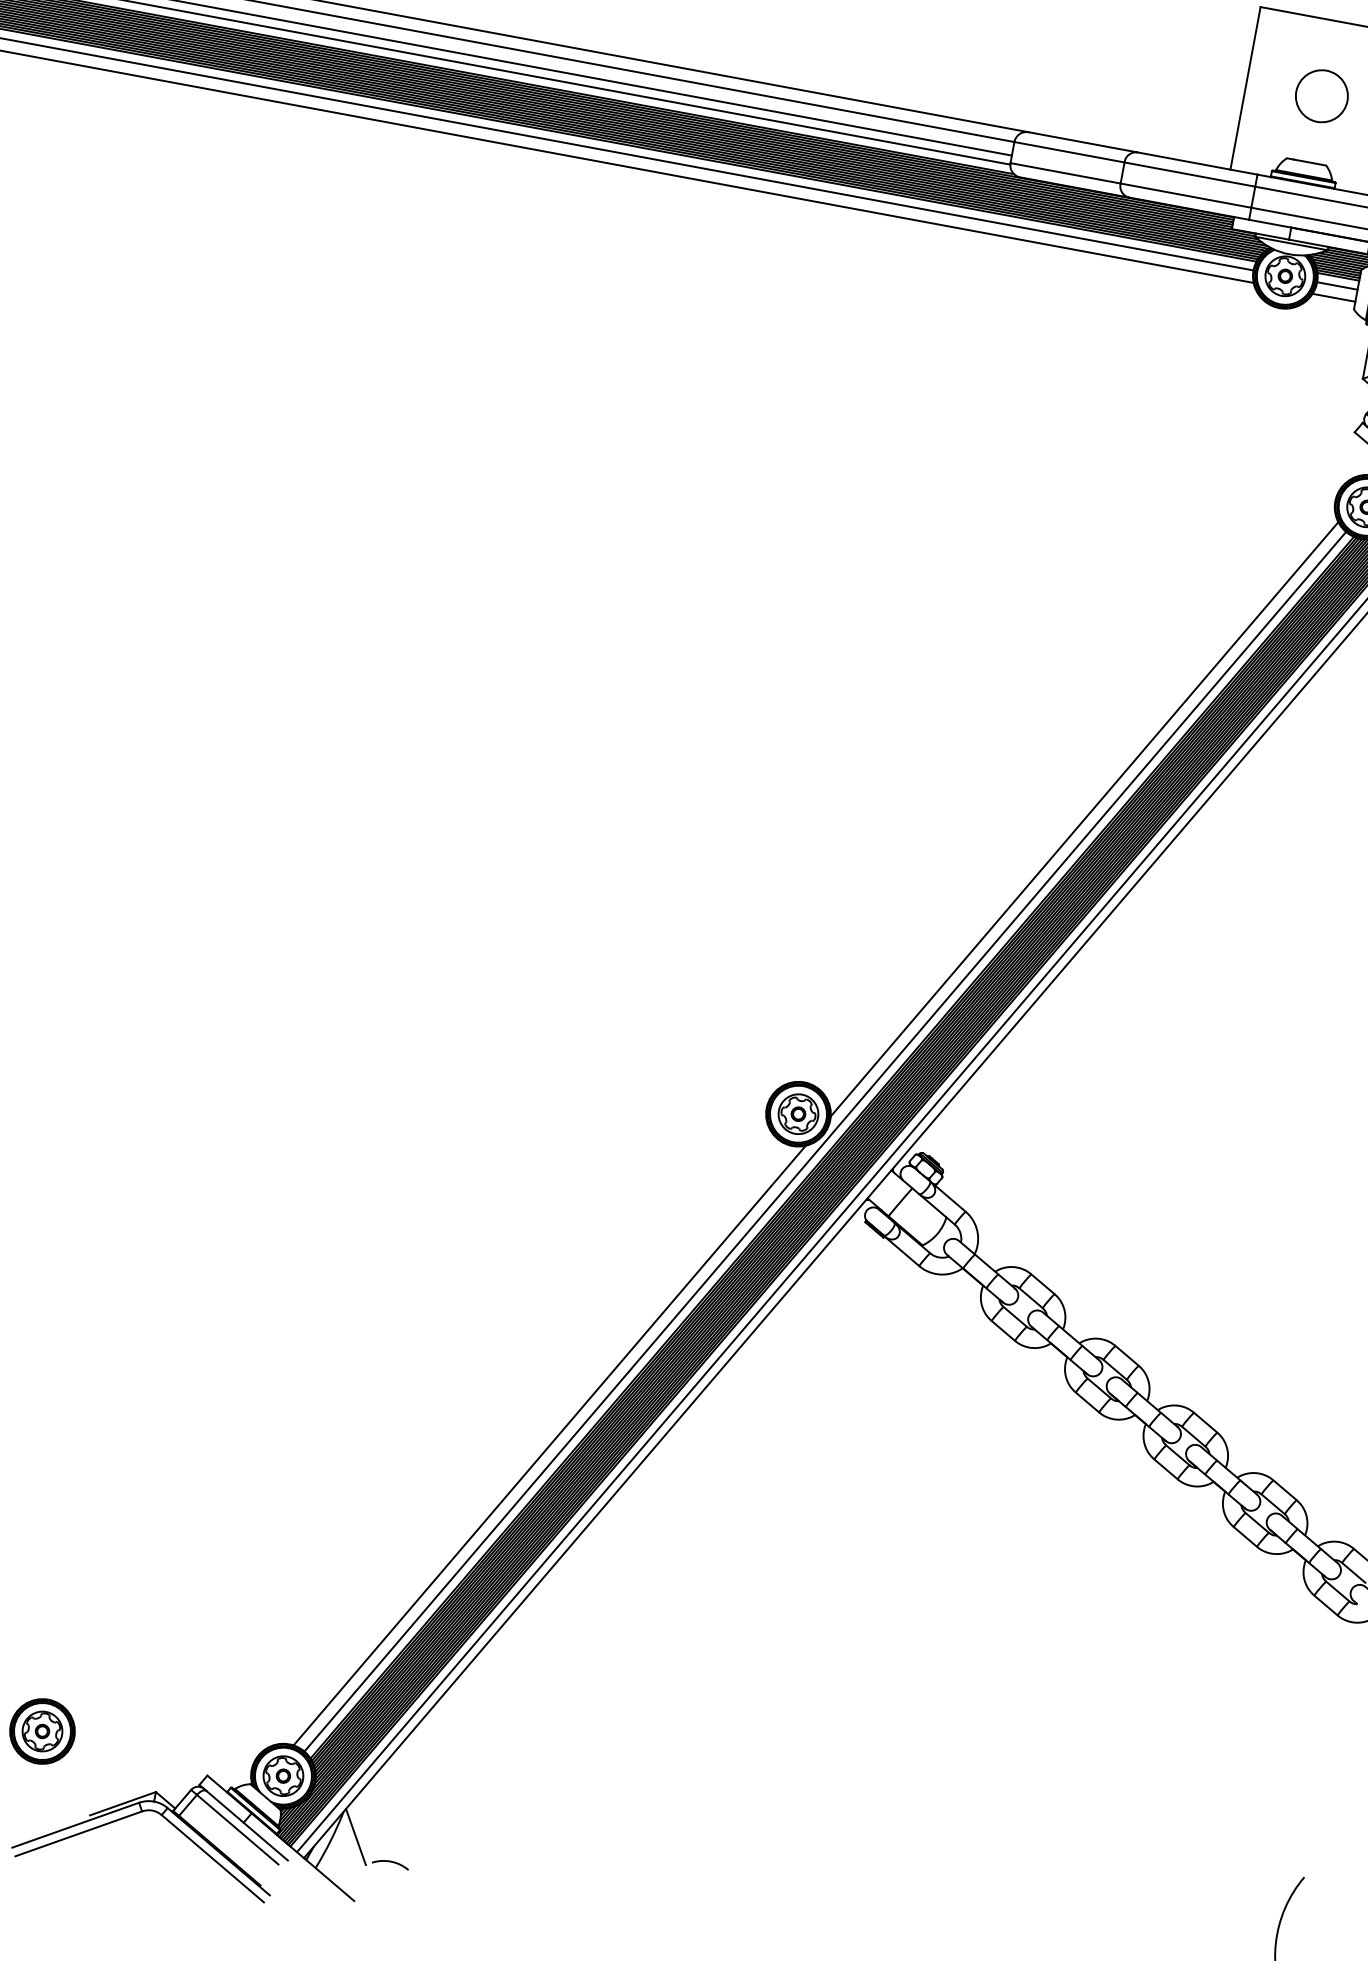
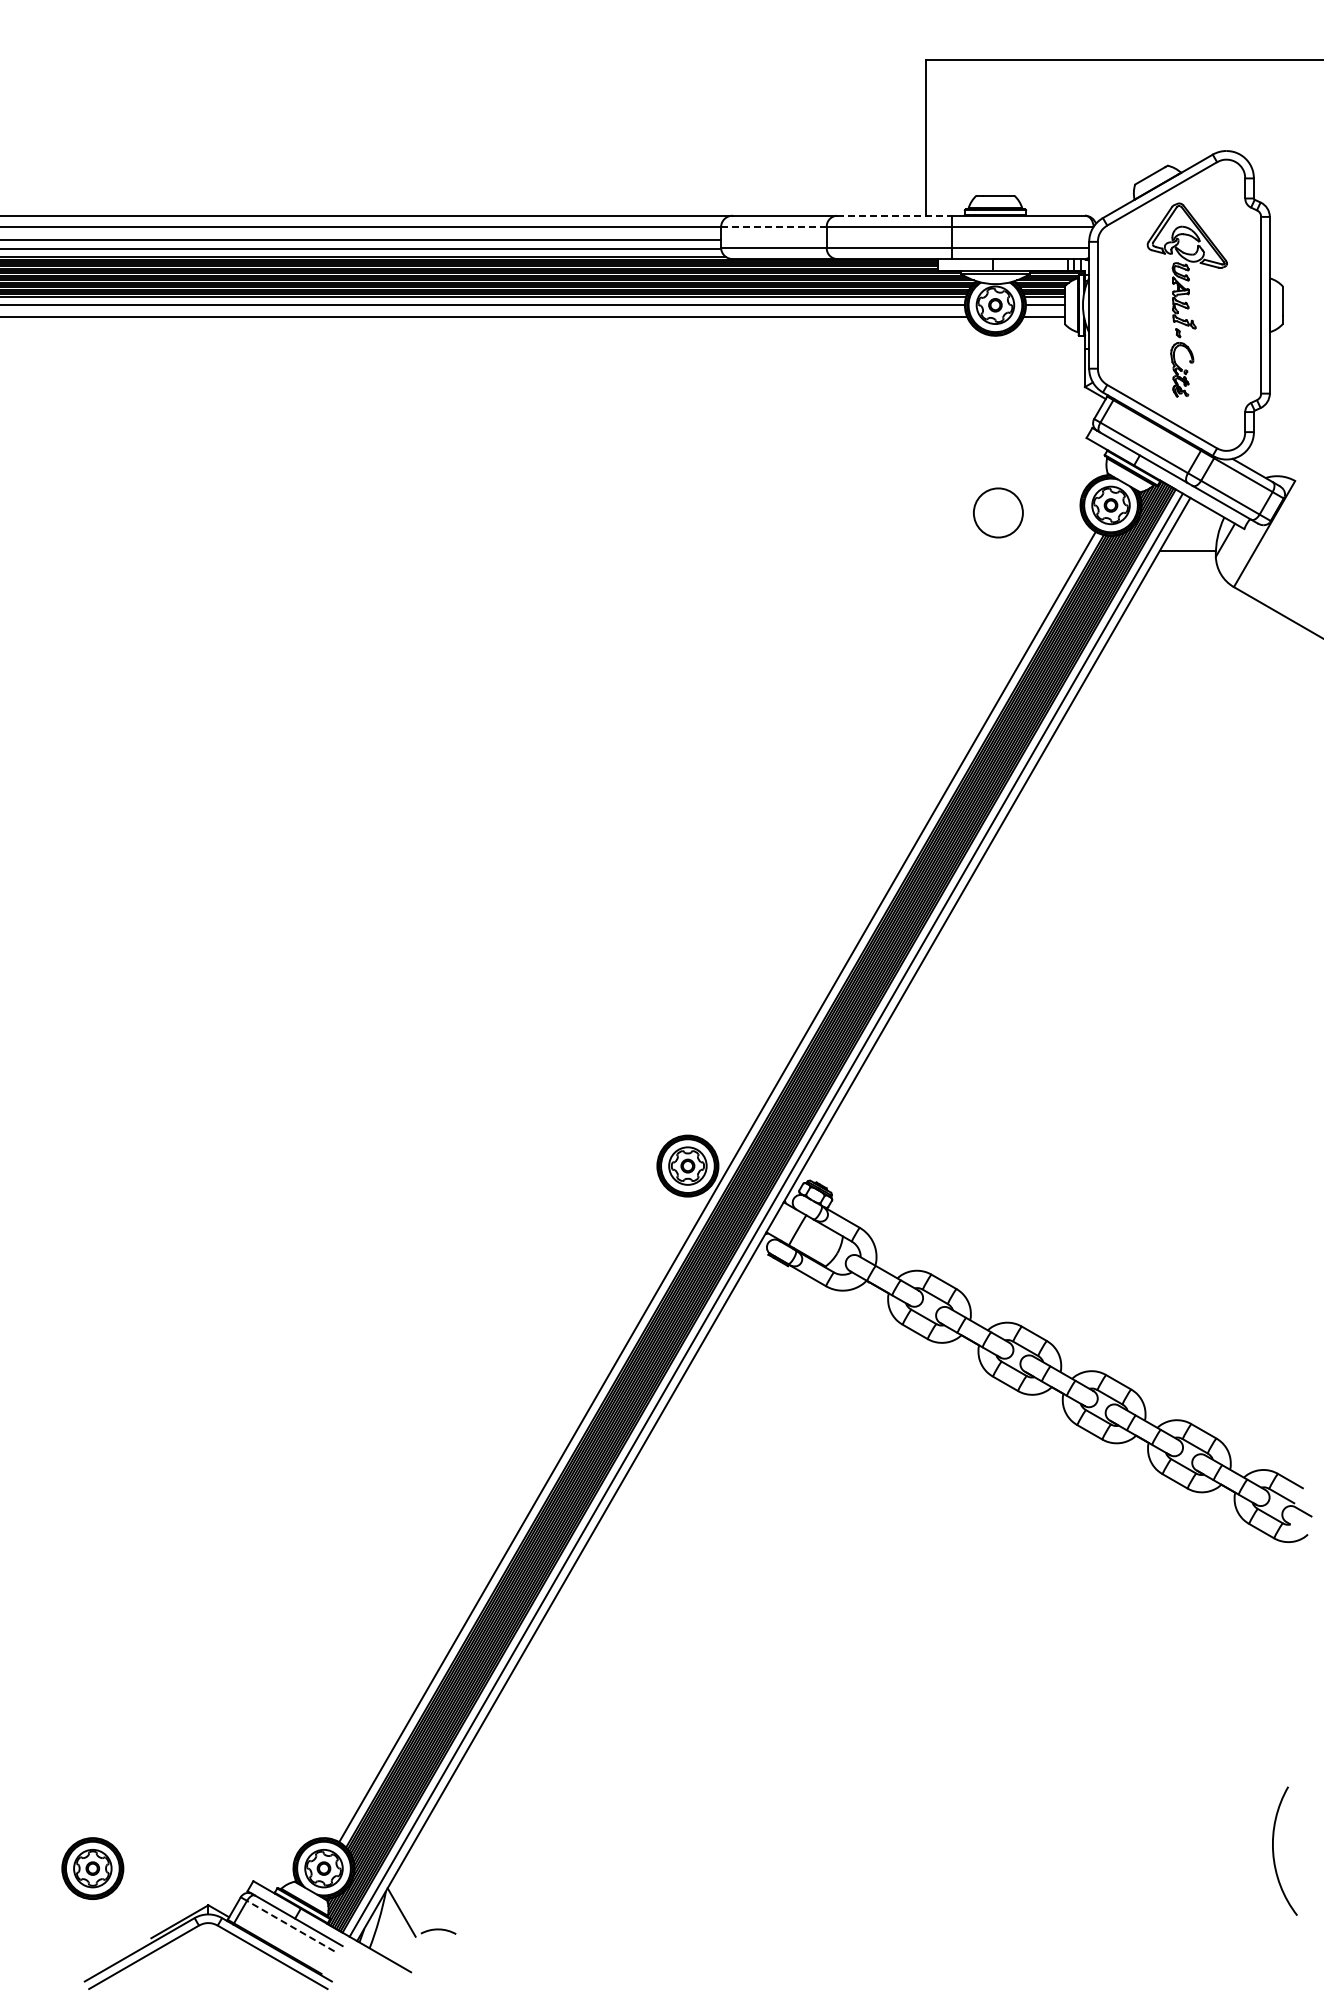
circle: (1322, 95) -> (998, 512), moved
line: (1069, 152) -> (773, 227), solid -> dashed
line: (1197, 163) -> (894, 215), solid -> dashed
line: (1084, 819) -> (902, 843), removed
line: (550, 1445) -> (514, 1516), removed
line: (237, 1830) -> (290, 1926), solid -> dashed

